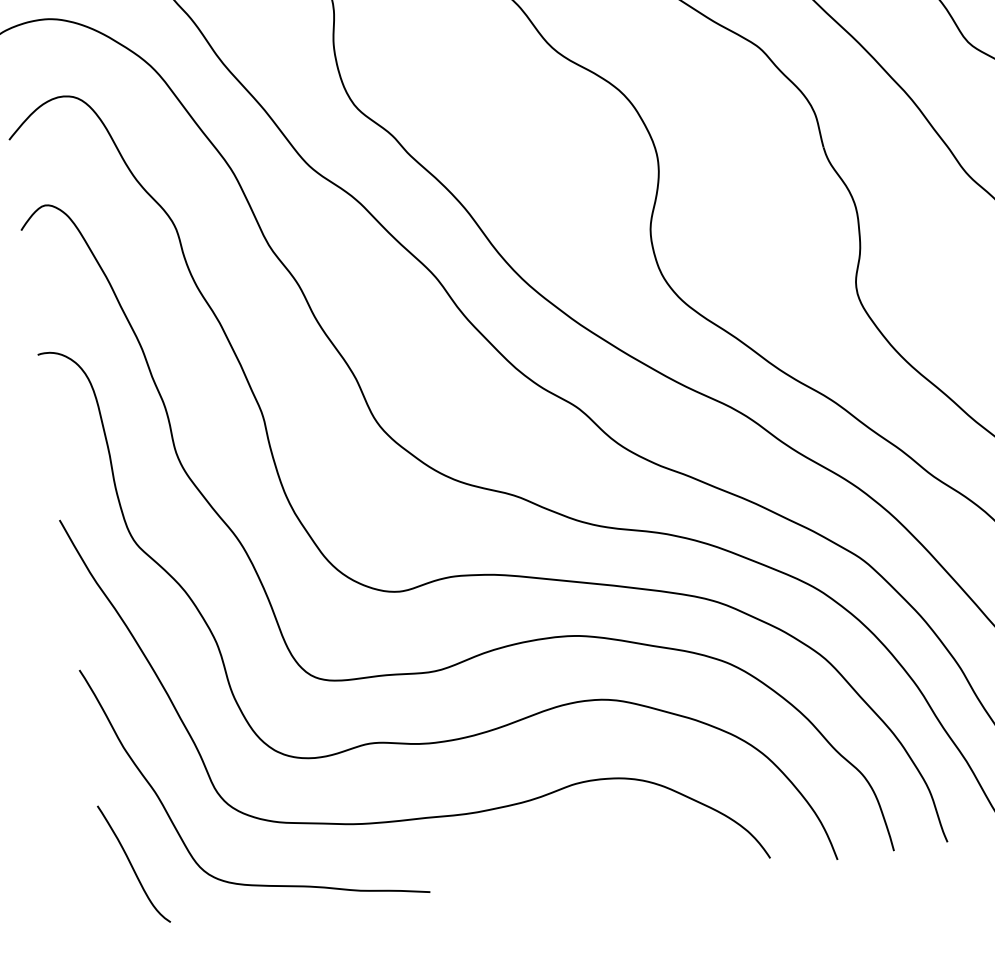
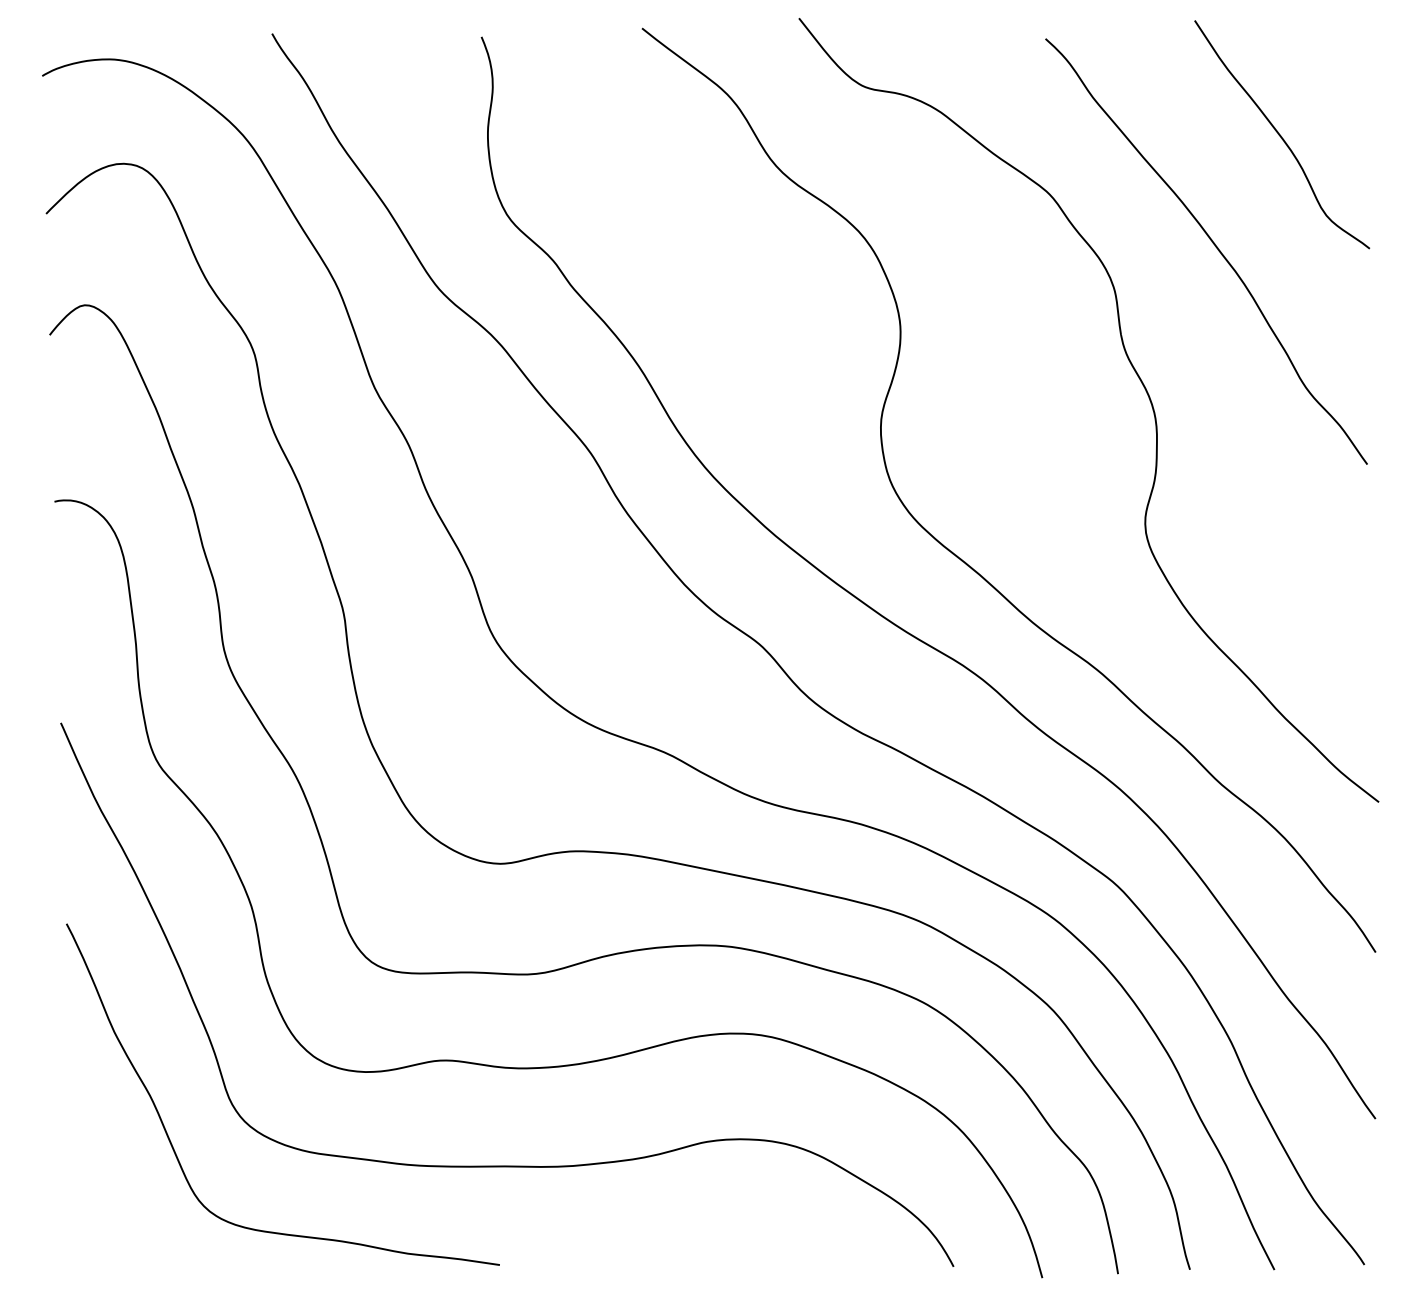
curve: (131, 864) -> (109, 1187), removed

